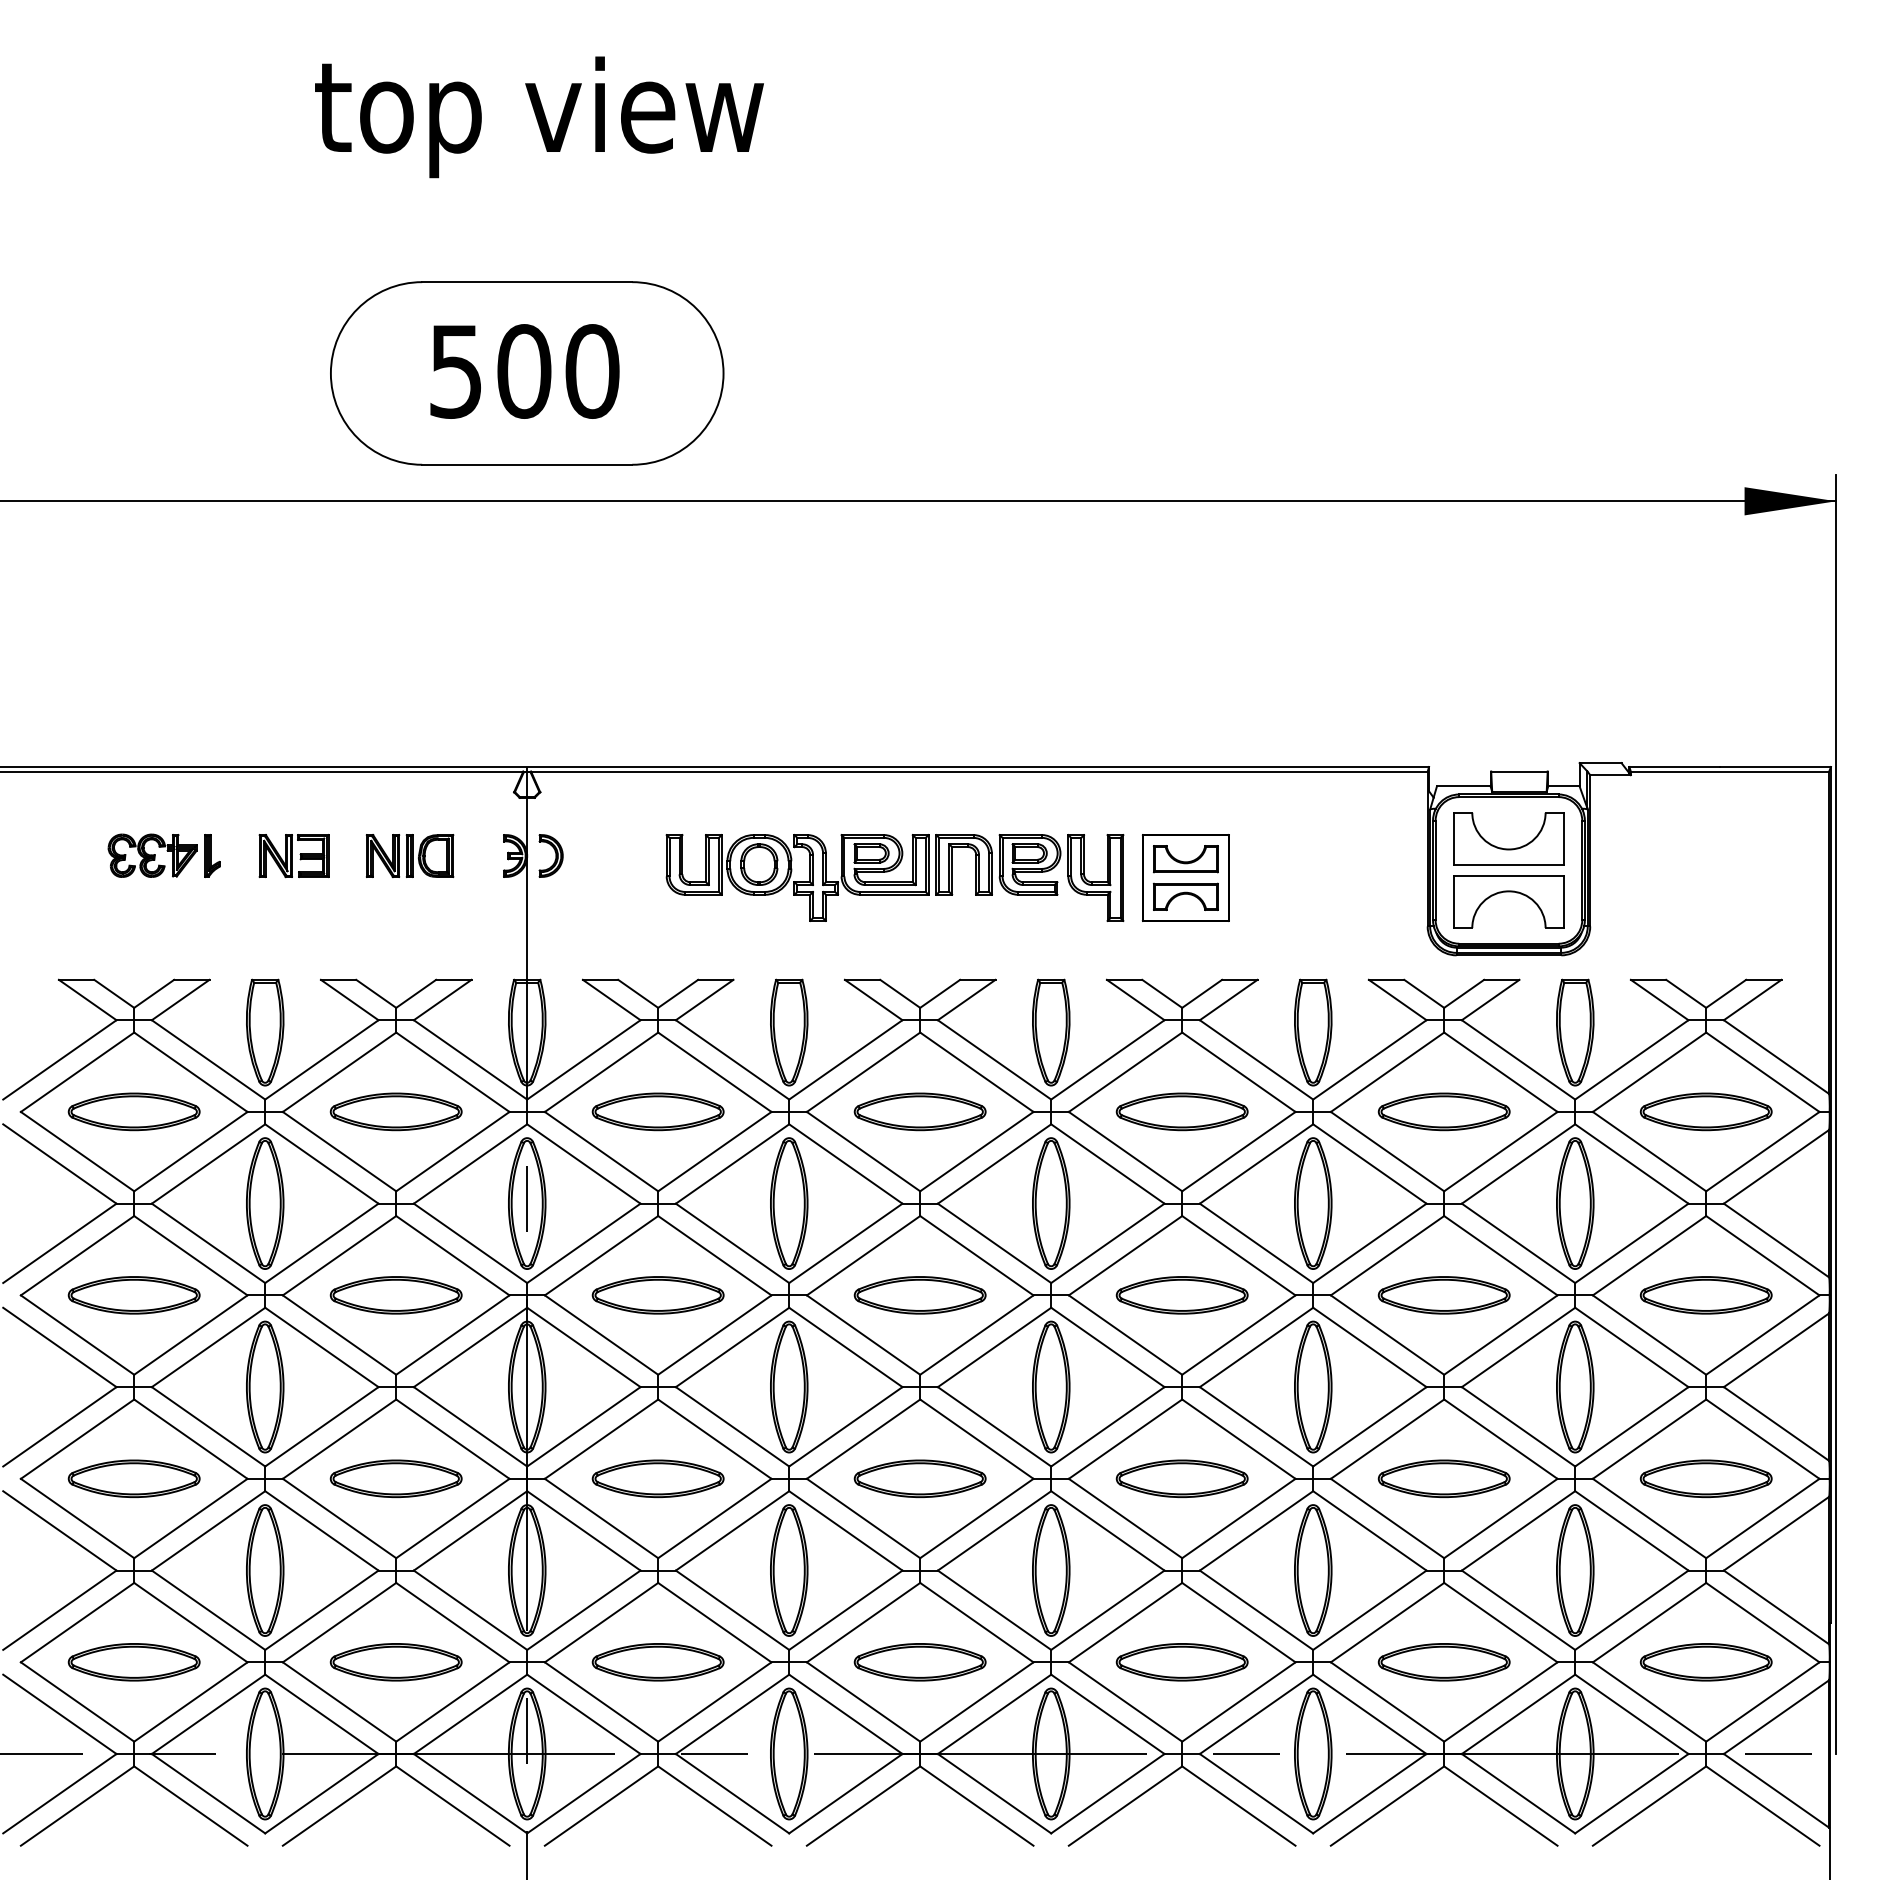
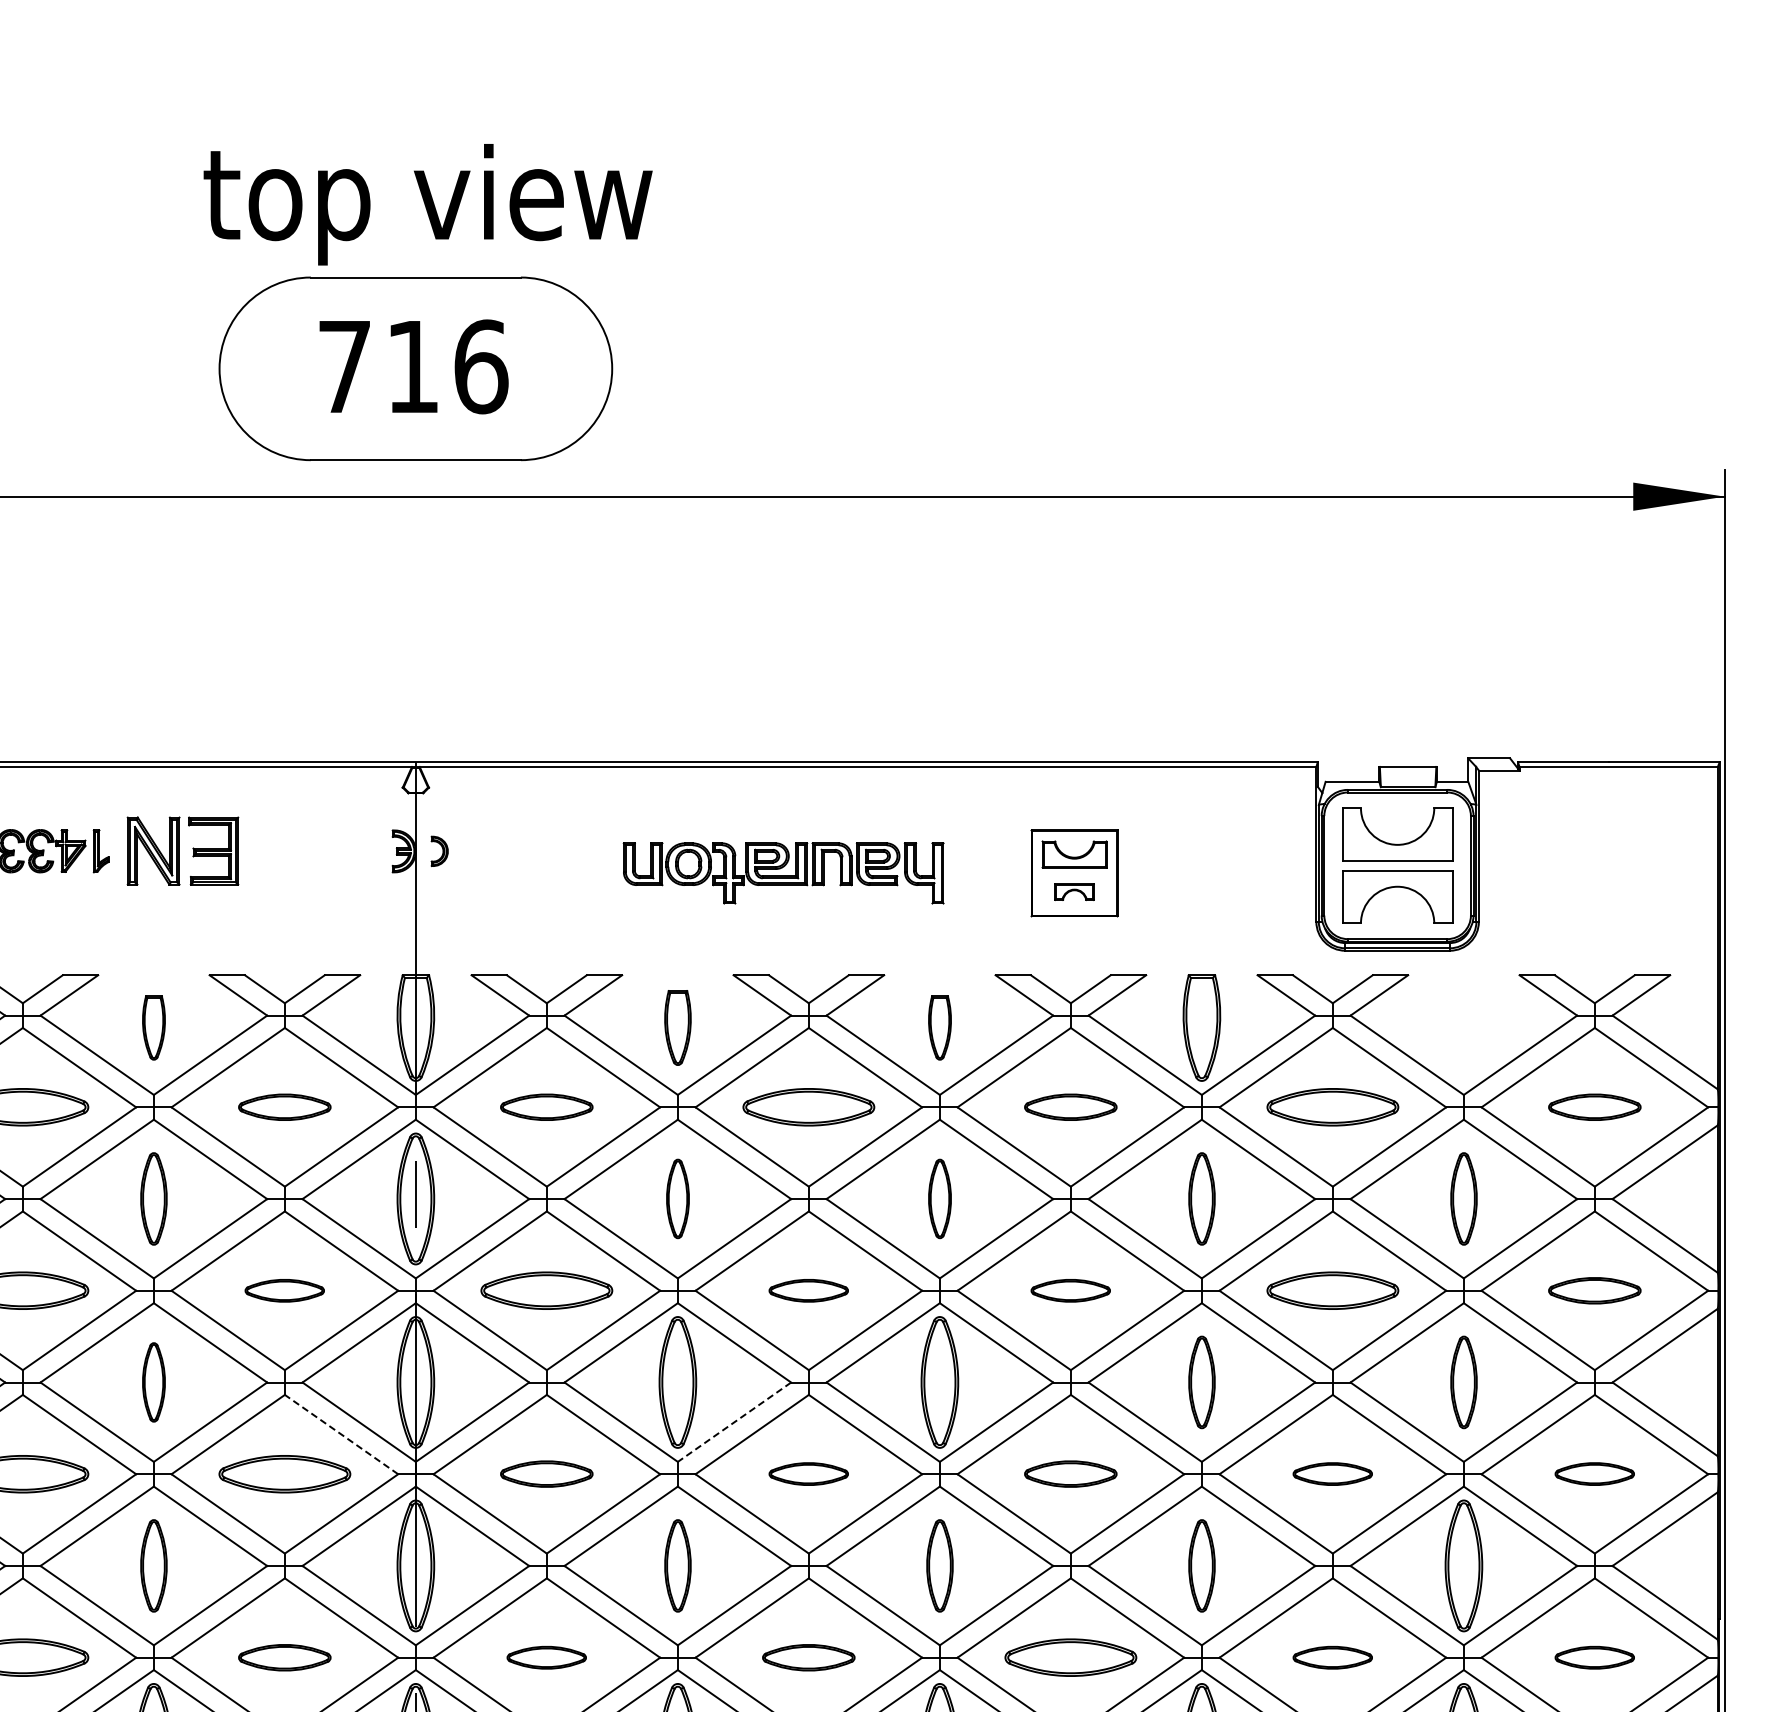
text: (539, 117) -> (428, 204), moved
text: (524, 371) -> (413, 366), 500 -> 716
part: (409, 855) -> (298, 850), removed
part: (550, 855) -> (439, 850), size x0.7
part: (293, 856) -> (182, 851), size x1.6
part: (894, 877) -> (783, 872), size x0.7
part: (1185, 896) -> (1074, 891), size x0.6
part: (265, 1032) -> (154, 1027), size x0.6
part: (789, 1032) -> (678, 1027), size x0.7
part: (1051, 1032) -> (940, 1027), size x0.6
part: (1575, 1032) -> (1464, 1027), removed
part: (395, 1111) -> (284, 1106), size x0.7
part: (657, 1111) -> (546, 1106), size x0.7
part: (1181, 1111) -> (1070, 1106), size x0.7
part: (1705, 1111) -> (1594, 1106), size x0.7
part: (265, 1203) -> (154, 1198), size x0.7
part: (789, 1203) -> (678, 1198), size x0.6
part: (1051, 1203) -> (940, 1198), size x0.6
part: (1313, 1203) -> (1202, 1198), size x0.7
part: (1575, 1203) -> (1464, 1198), size x0.7
part: (395, 1295) -> (284, 1290), size x0.6
part: (919, 1295) -> (808, 1290), size x0.6
part: (1181, 1295) -> (1070, 1290), size x0.6
part: (1705, 1295) -> (1594, 1290), size x0.7
part: (265, 1386) -> (154, 1381), size x0.6
part: (1313, 1386) -> (1202, 1381), size x0.7
part: (1575, 1386) -> (1464, 1381), size x0.7
line: (845, 1427) -> (734, 1422), solid -> dashed
line: (452, 1438) -> (341, 1433), solid -> dashed
part: (657, 1478) -> (546, 1473), size x0.7
part: (919, 1478) -> (808, 1473), size x0.6
part: (1181, 1478) -> (1070, 1473), size x0.7
part: (1443, 1478) -> (1332, 1473), size x0.6
part: (1705, 1478) -> (1594, 1473), size x0.6
part: (265, 1570) -> (154, 1565), size x0.7
part: (789, 1570) -> (678, 1565), size x0.7
part: (1051, 1570) -> (940, 1565), size x0.7
part: (1313, 1570) -> (1202, 1565), size x0.7
part: (395, 1662) -> (284, 1657), size x0.7
part: (657, 1662) -> (546, 1657), size x0.6
part: (919, 1662) -> (808, 1657), size x0.7
part: (1443, 1662) -> (1332, 1657), size x0.6
part: (1705, 1662) -> (1594, 1657), size x0.6

